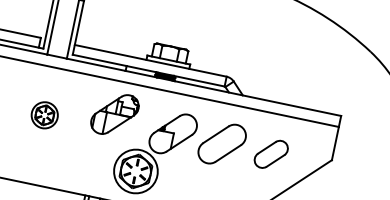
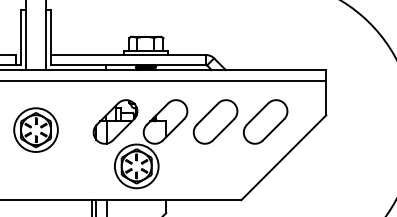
part: (44, 114) -> (35, 129), size x1.67
part: (114, 114) -> (115, 121), moved
part: (271, 153) -> (265, 121), size x1.43

